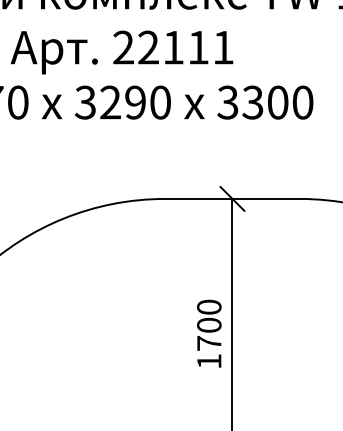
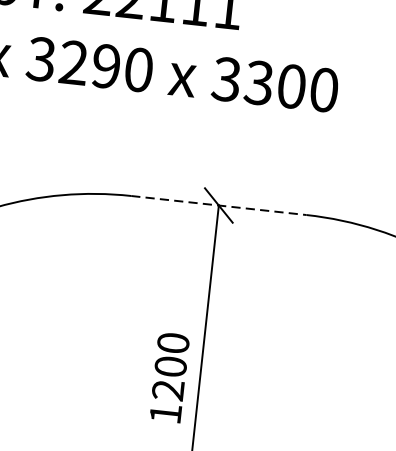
line: (232, 198) -> (218, 204), solid -> dashed
text: (209, 342) -> (168, 389), 1700 -> 1200

